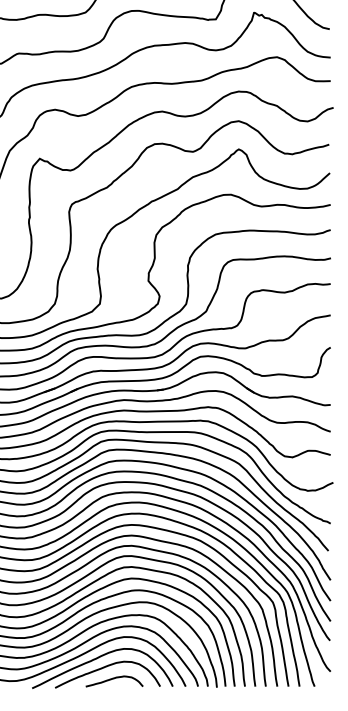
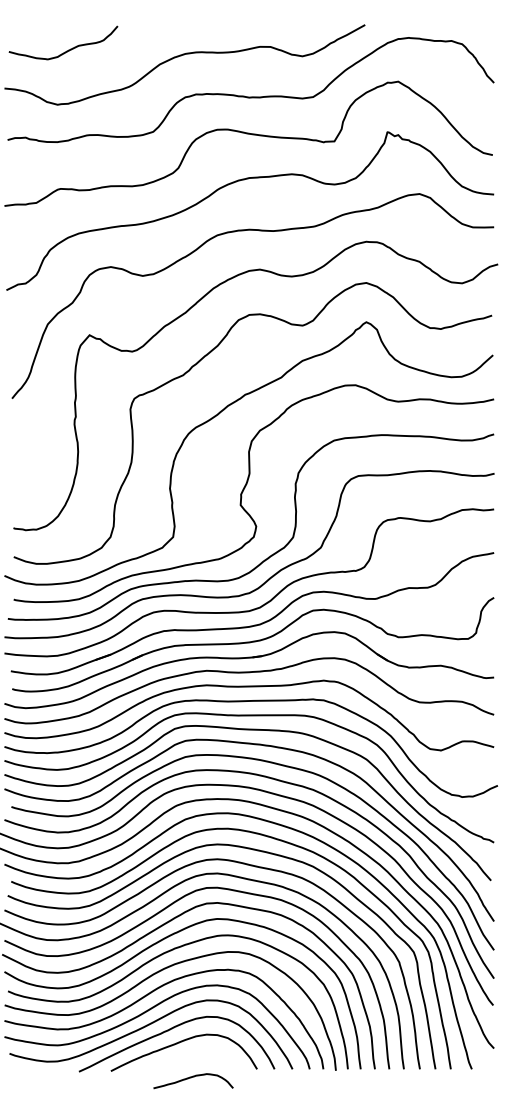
curve: (113, 679) -> (191, 1078), moved

